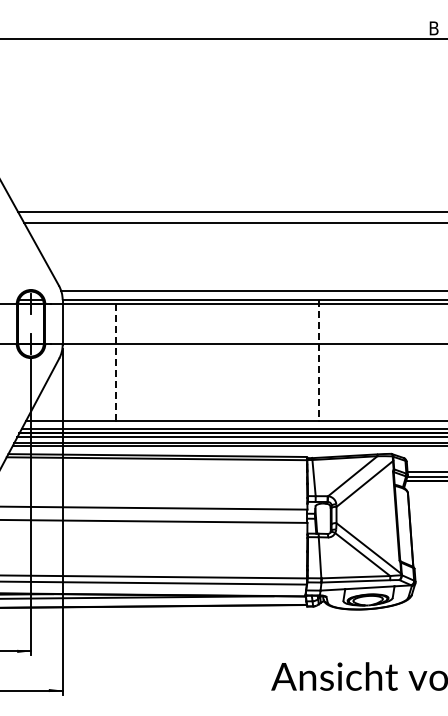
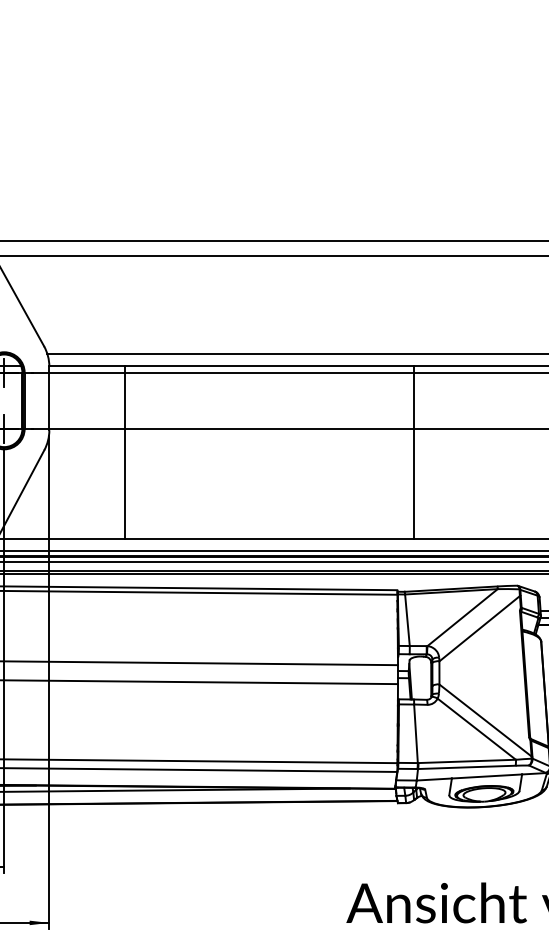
line: (116, 360) -> (126, 452), dashed -> solid
line: (318, 360) -> (413, 452), dashed -> solid

